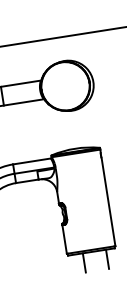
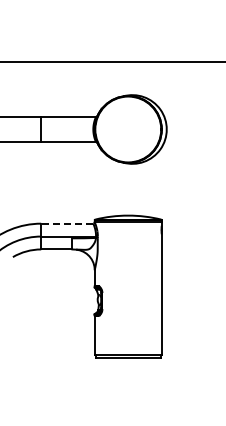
line: (31, 161) -> (66, 223), solid -> dashed
line: (107, 259) -> (148, 371), removed
line: (84, 262) -> (116, 371), removed

